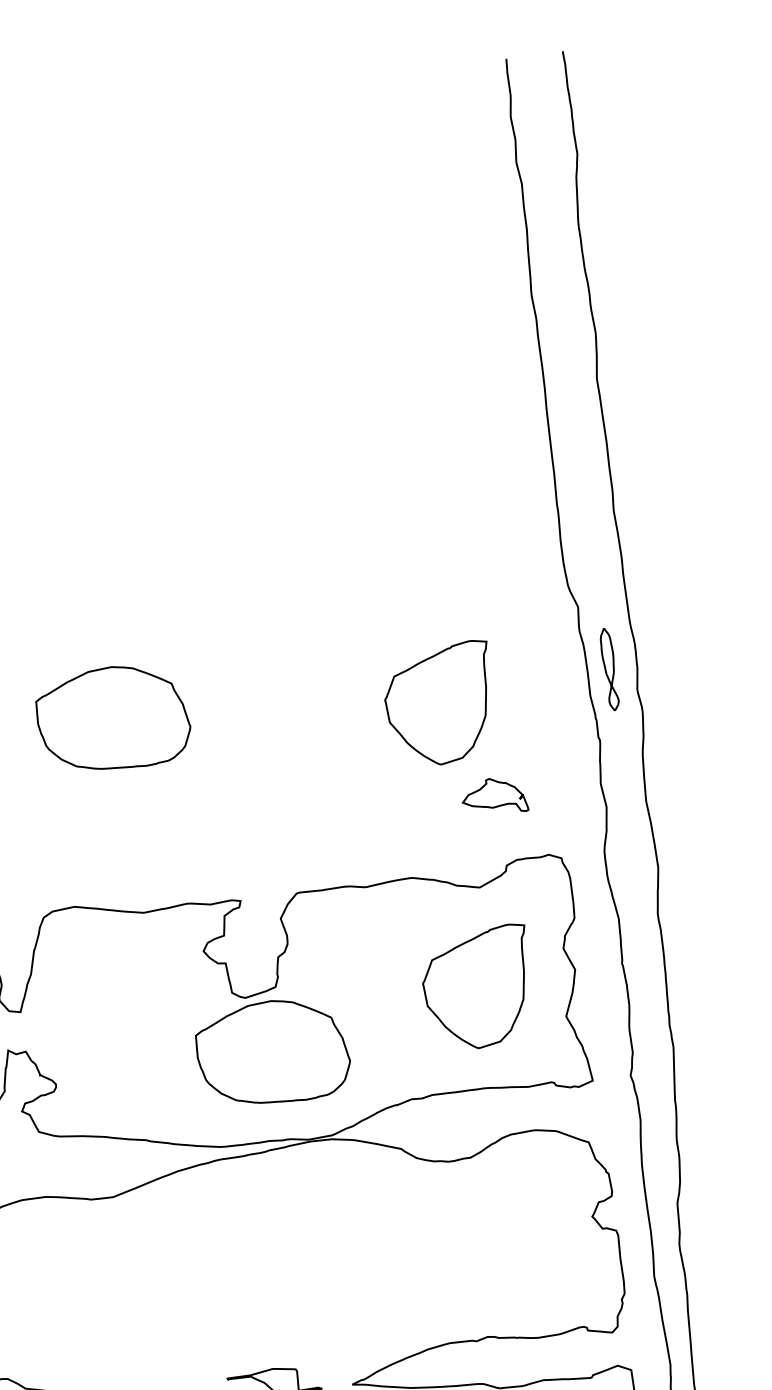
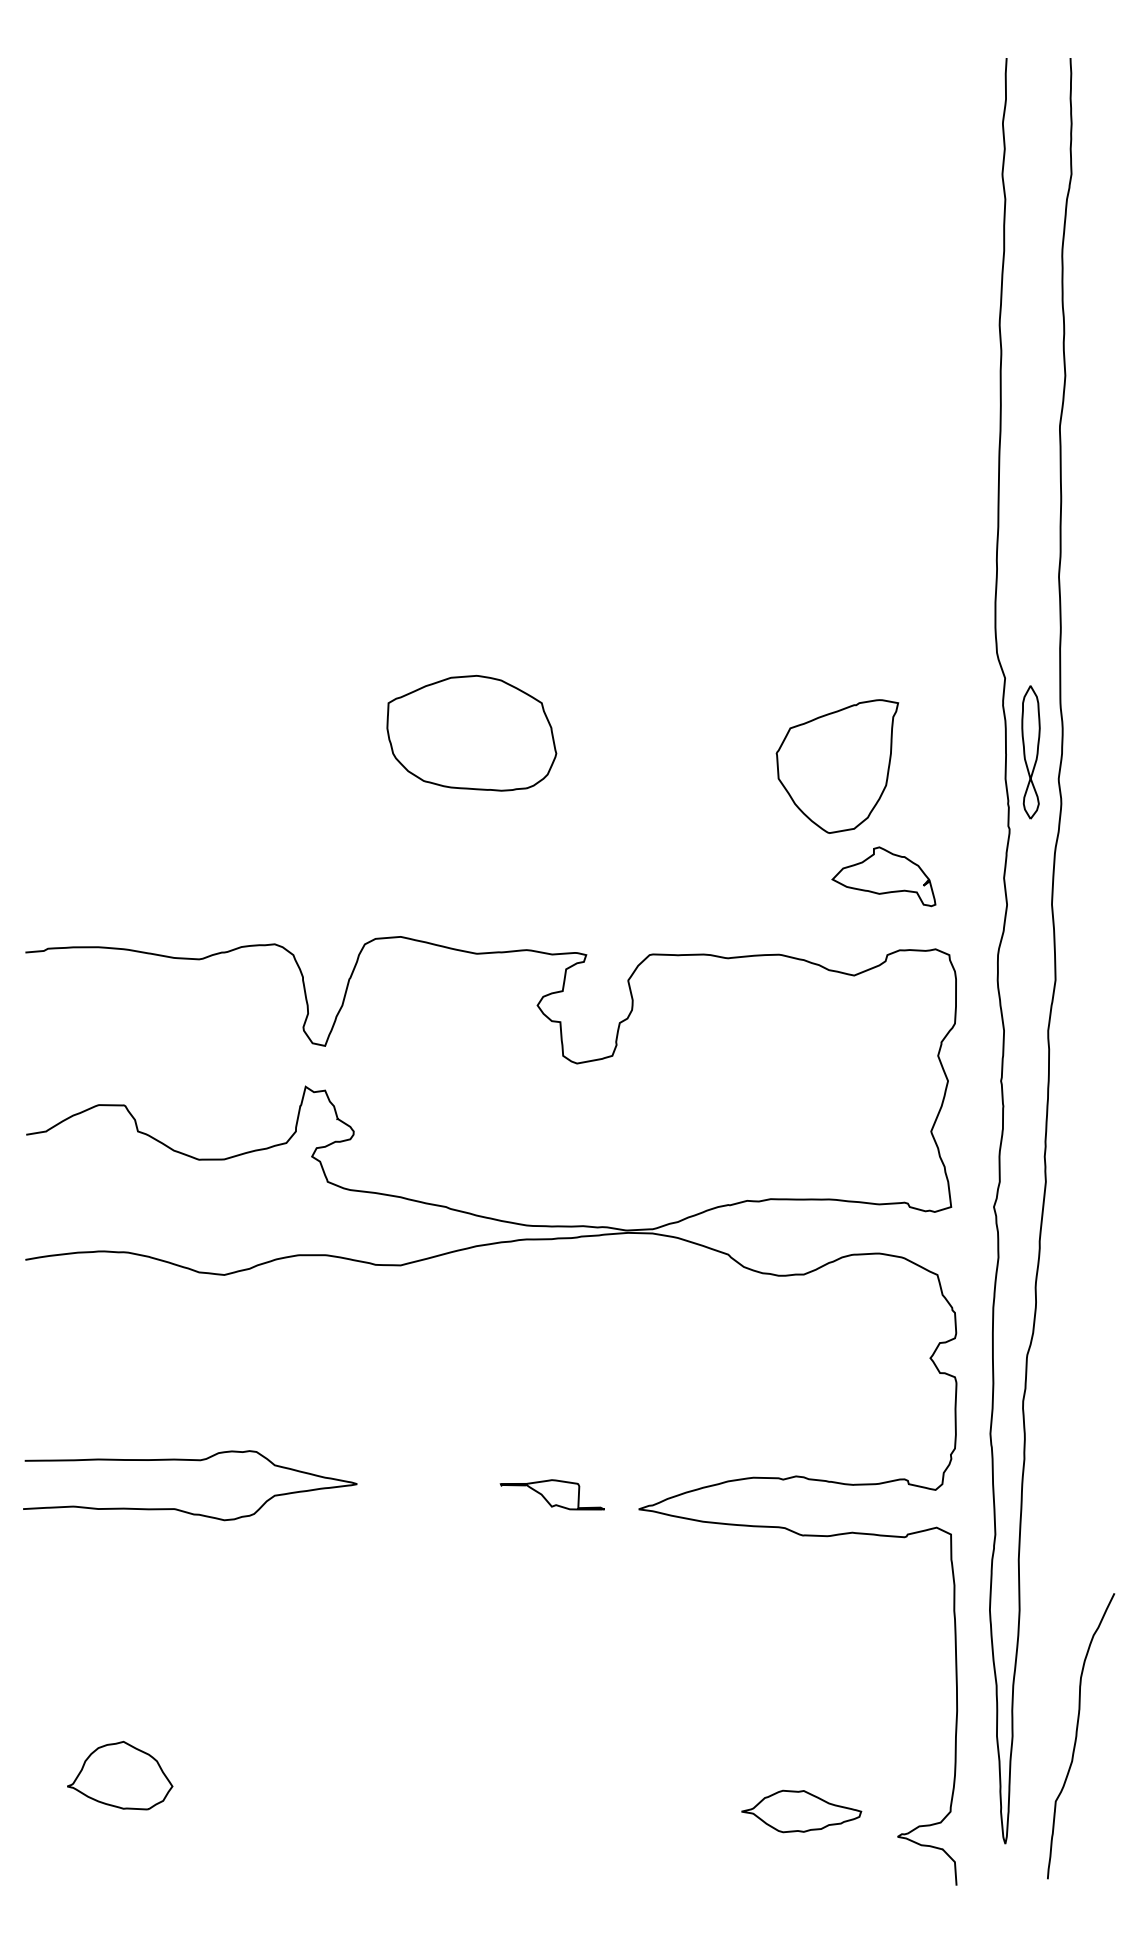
part: (609, 669) -> (1030, 752), size x1.43
part: (494, 796) -> (883, 876), size x1.43
part: (478, 988) -> (837, 1087), removed
part: (272, 1052) -> (599, 1128), removed

